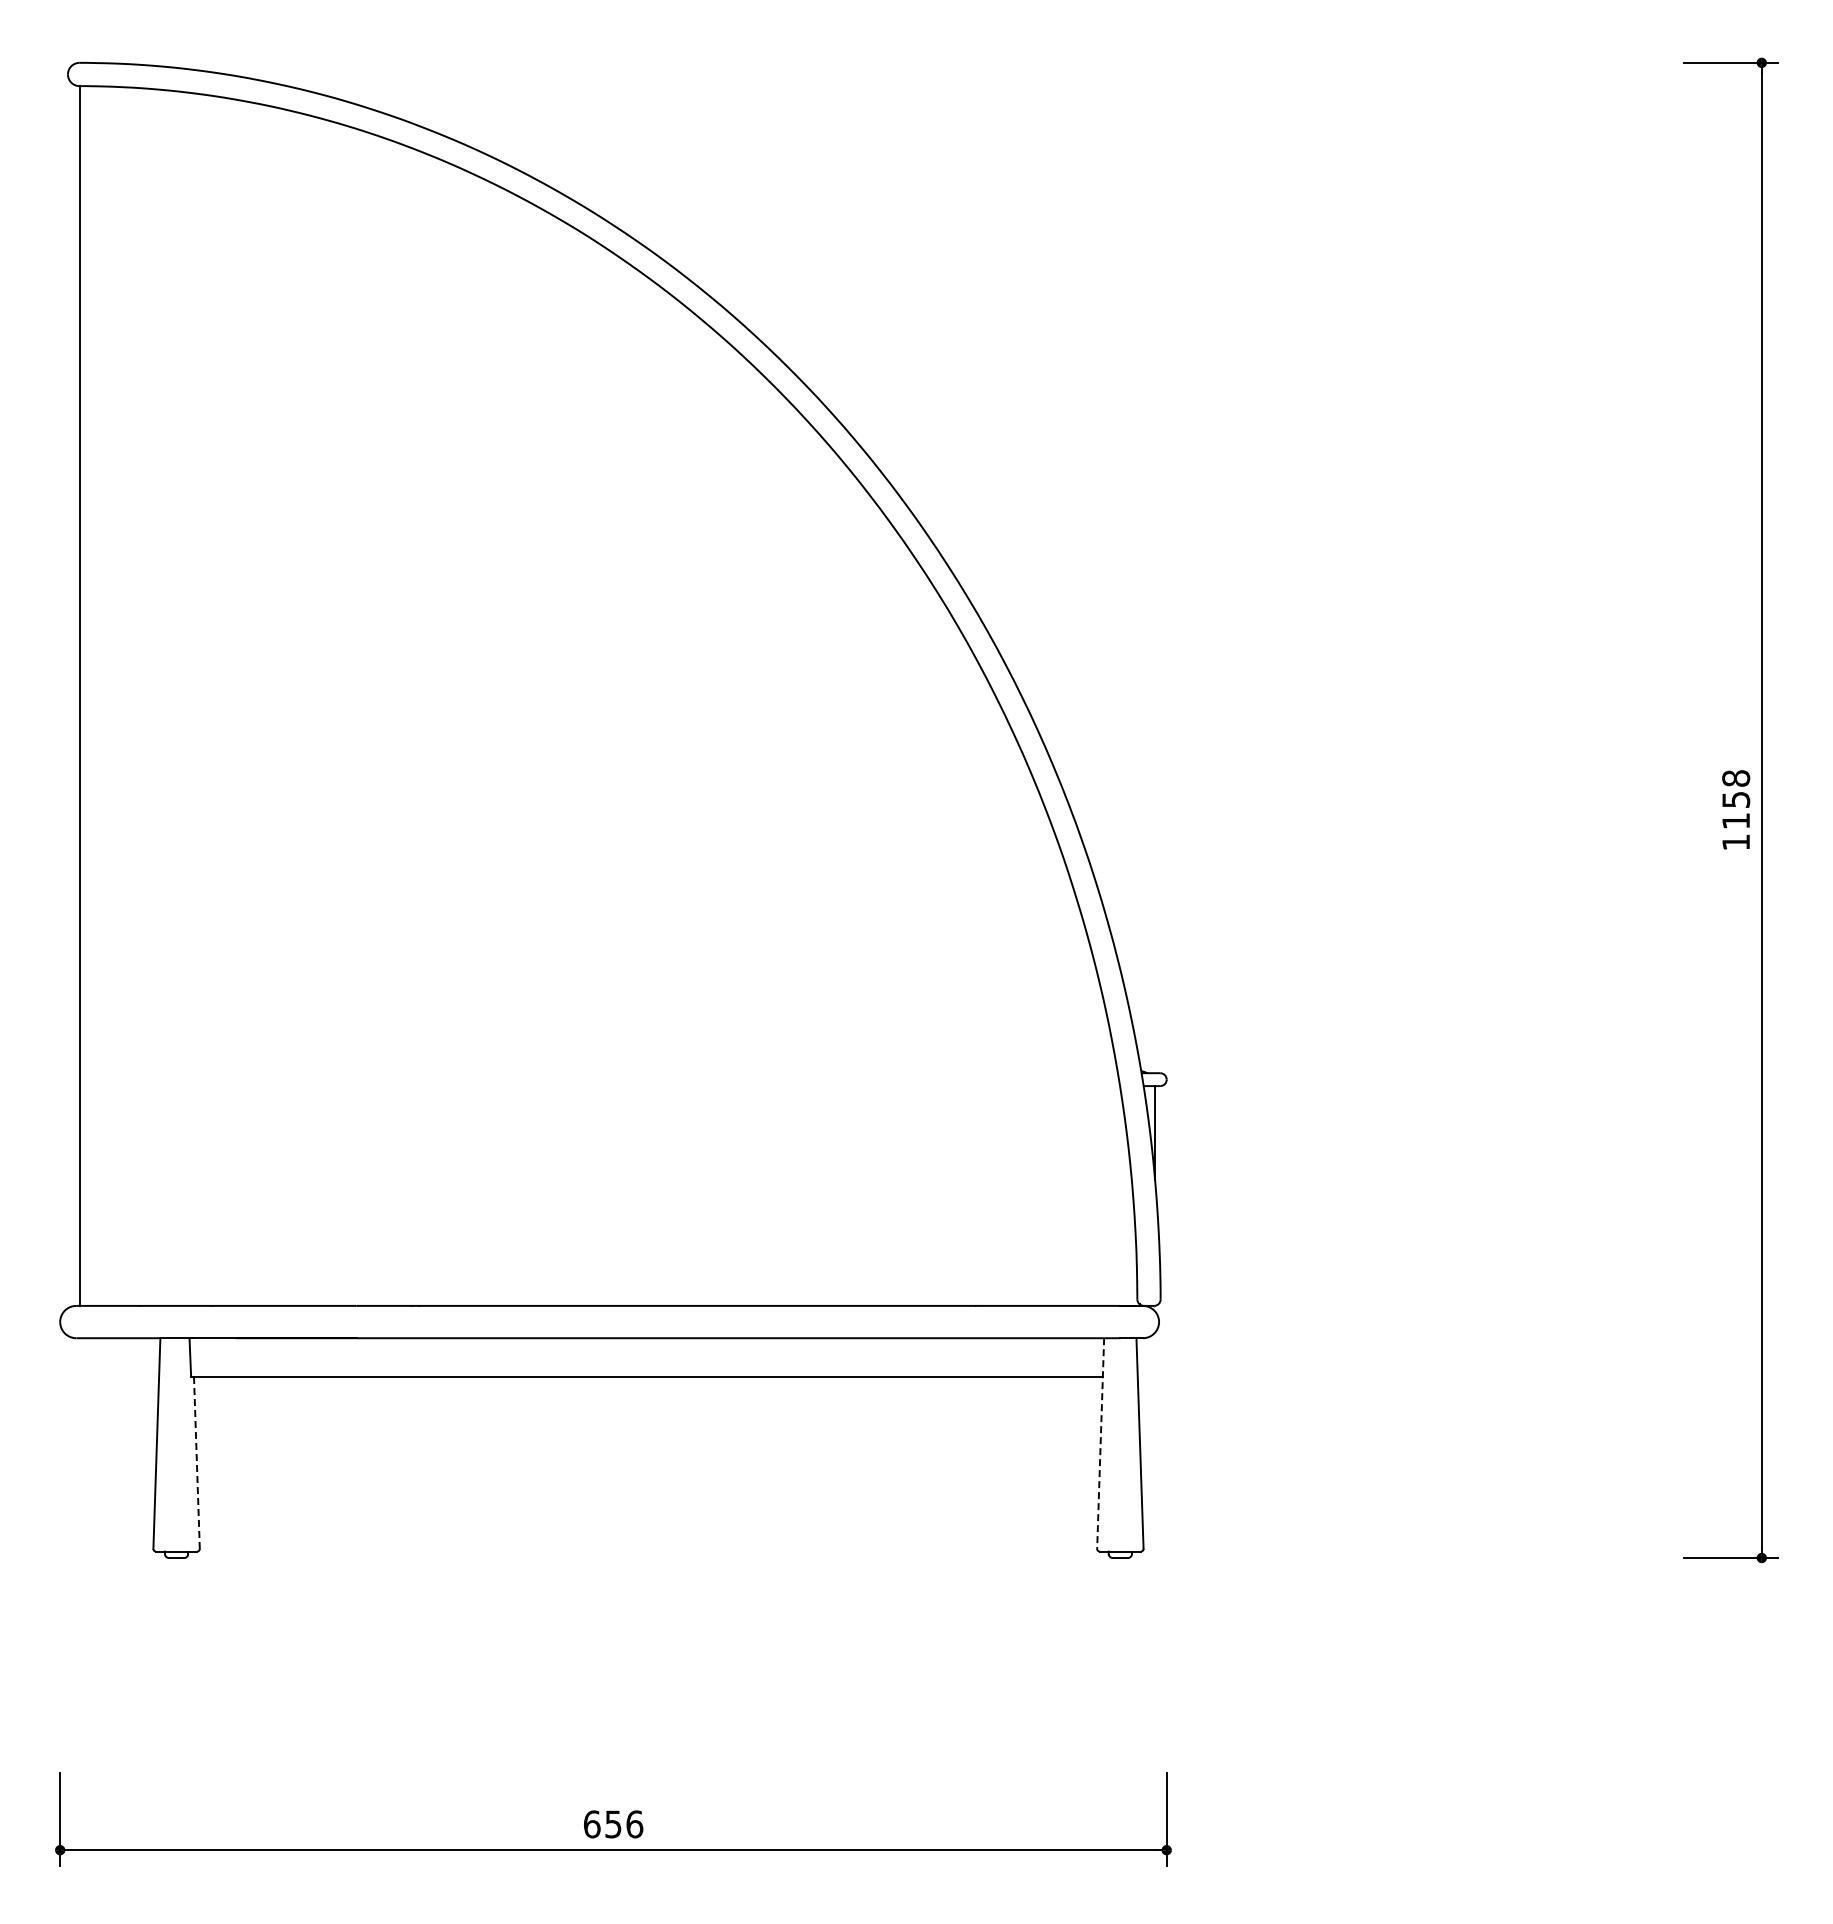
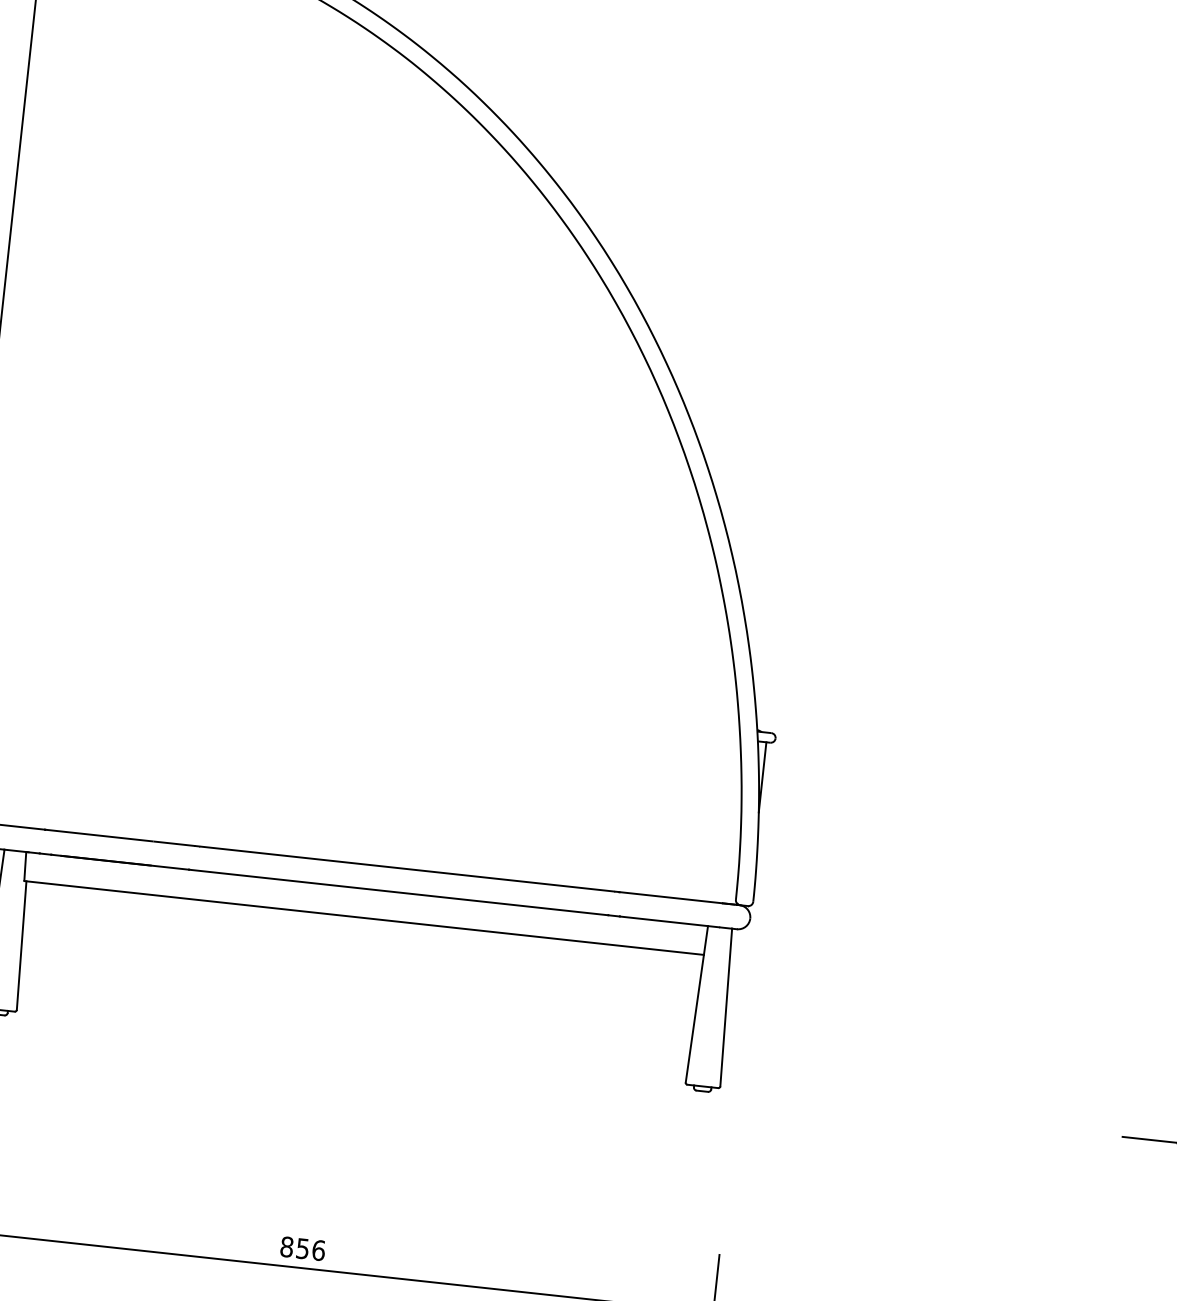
line: (1100, 1444) -> (696, 1005), dashed -> solid
line: (196, 1462) -> (21, 945), dashed -> solid
text: (591, 1824) -> (286, 1247), 656 -> 856

